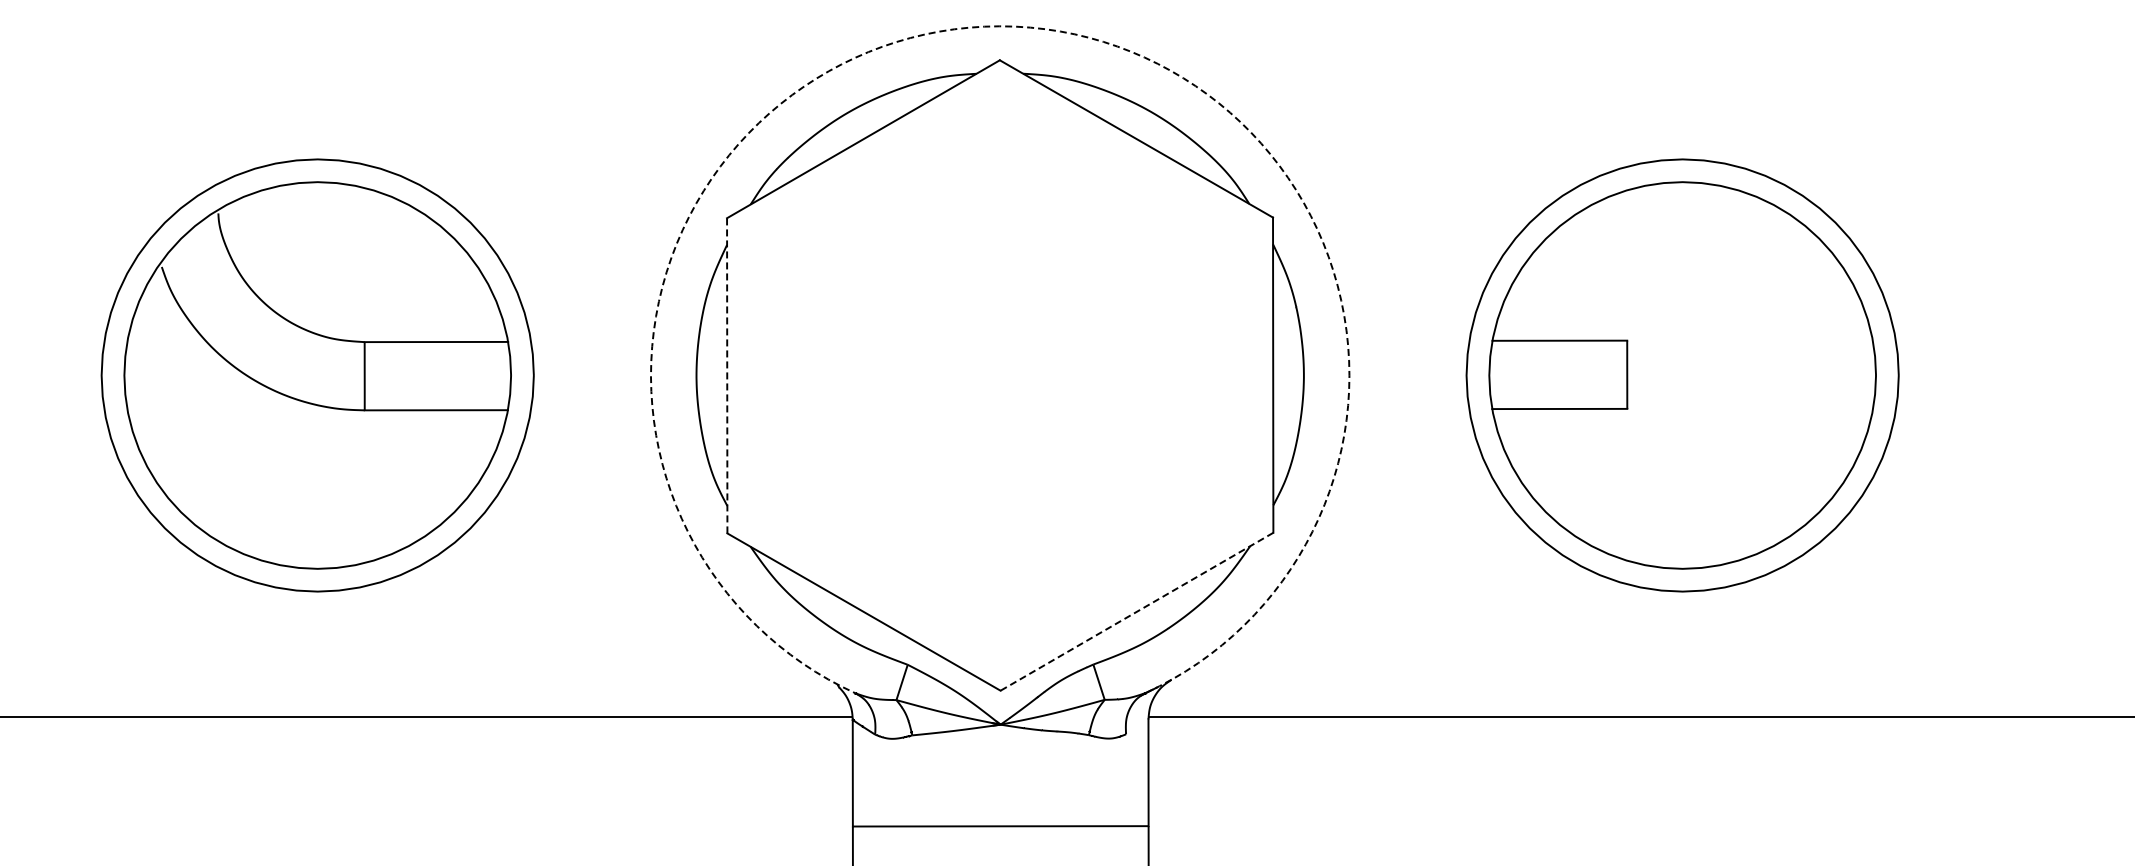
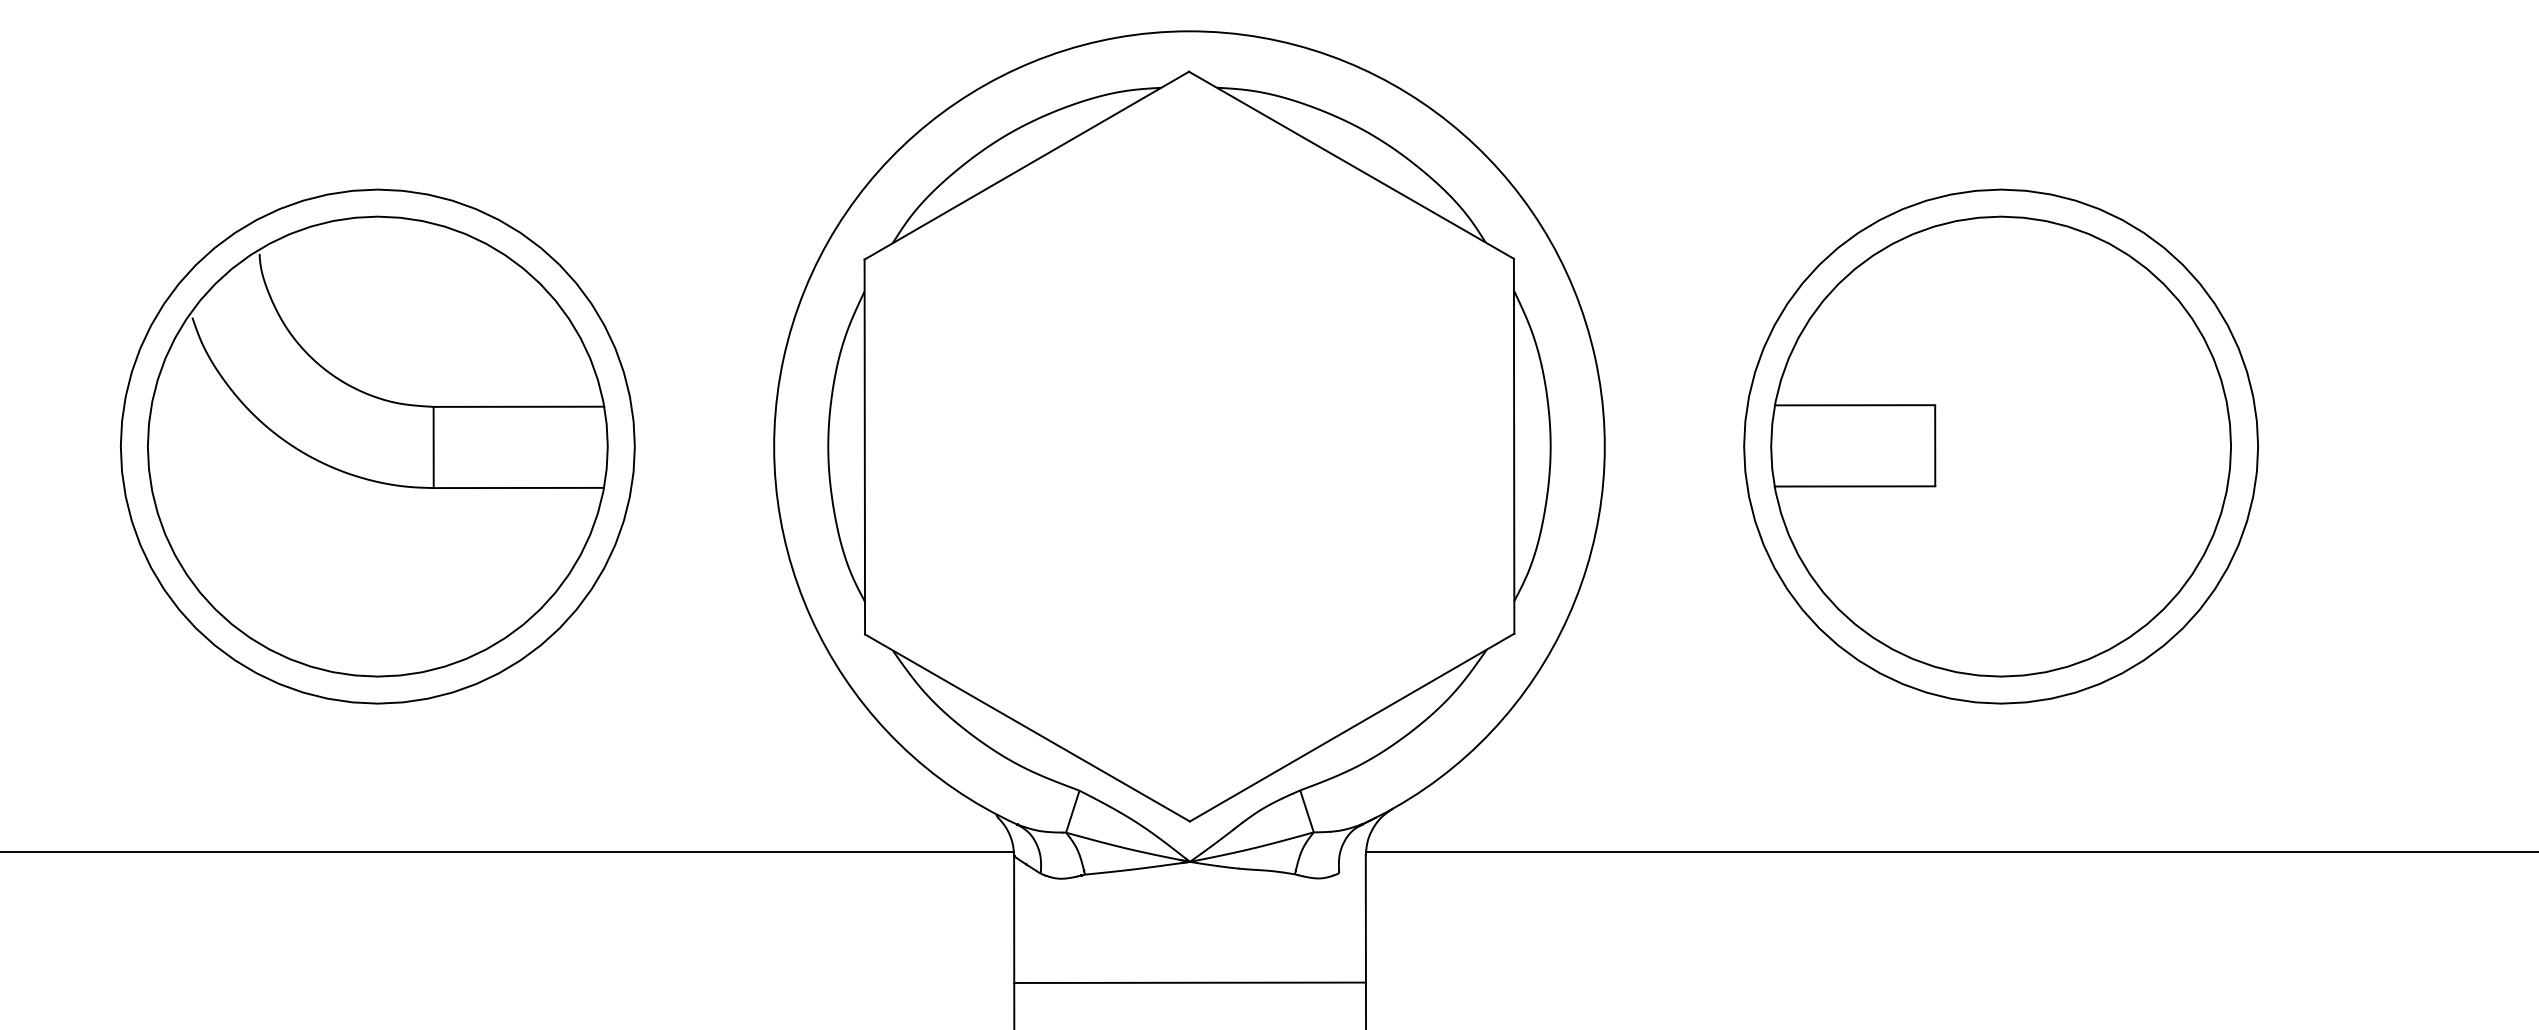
arc: (999, 26) -> (1188, 31), dashed -> solid
line: (727, 375) -> (865, 446), dashed -> solid
line: (1136, 611) -> (1351, 727), dashed -> solid

